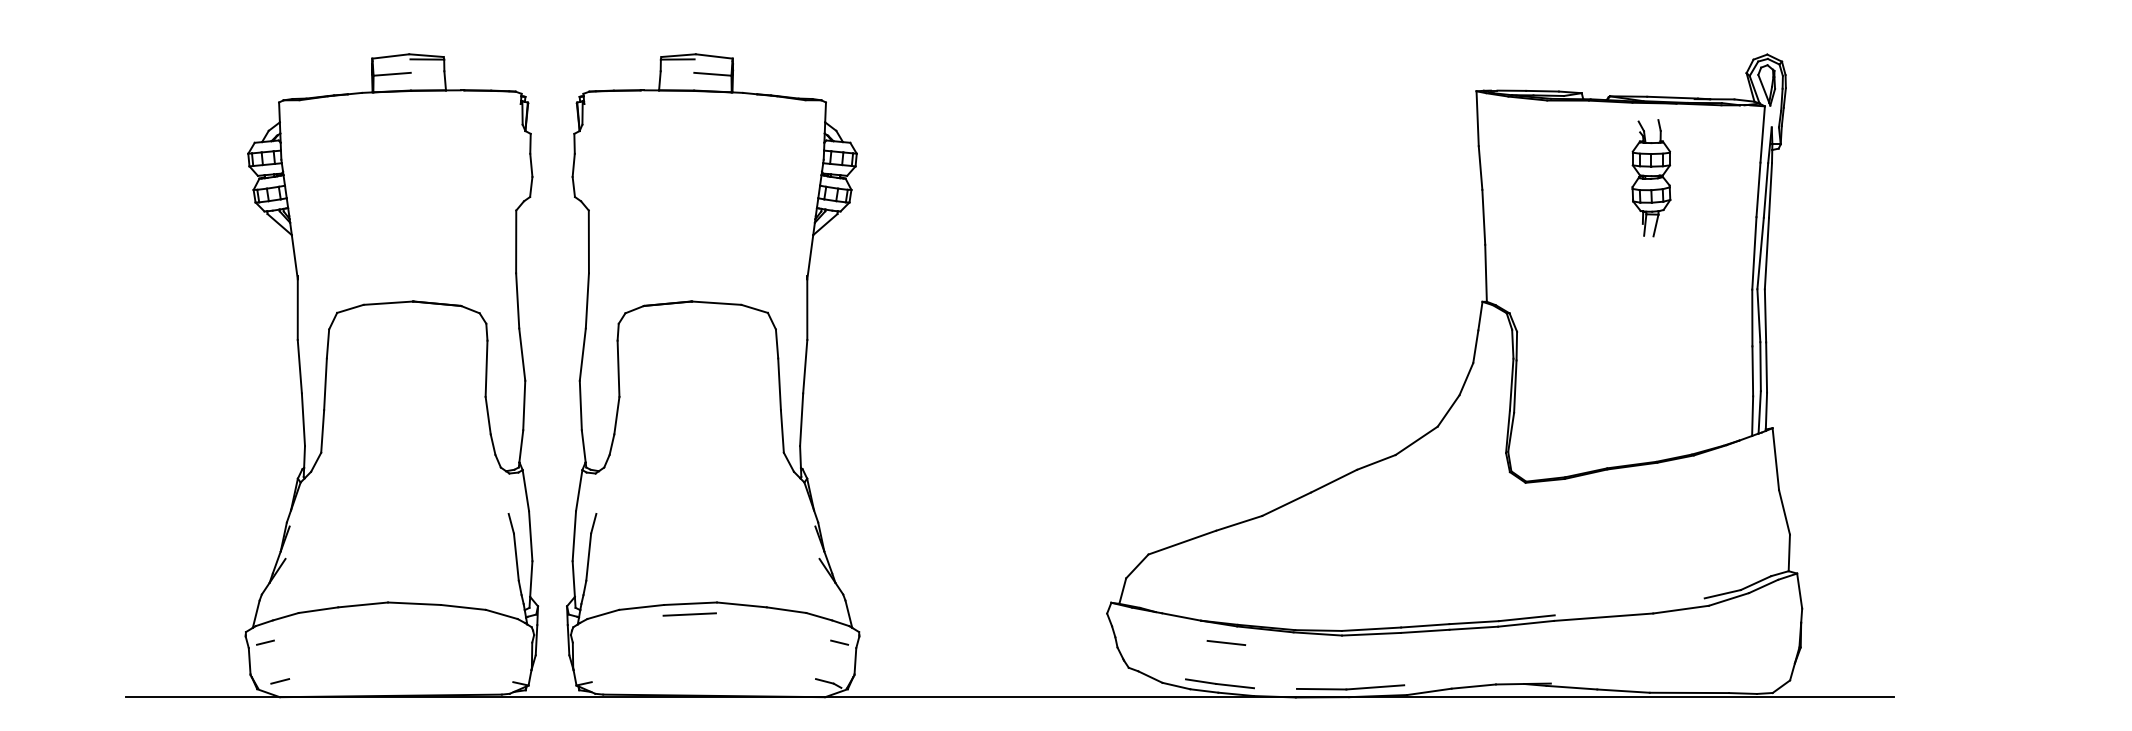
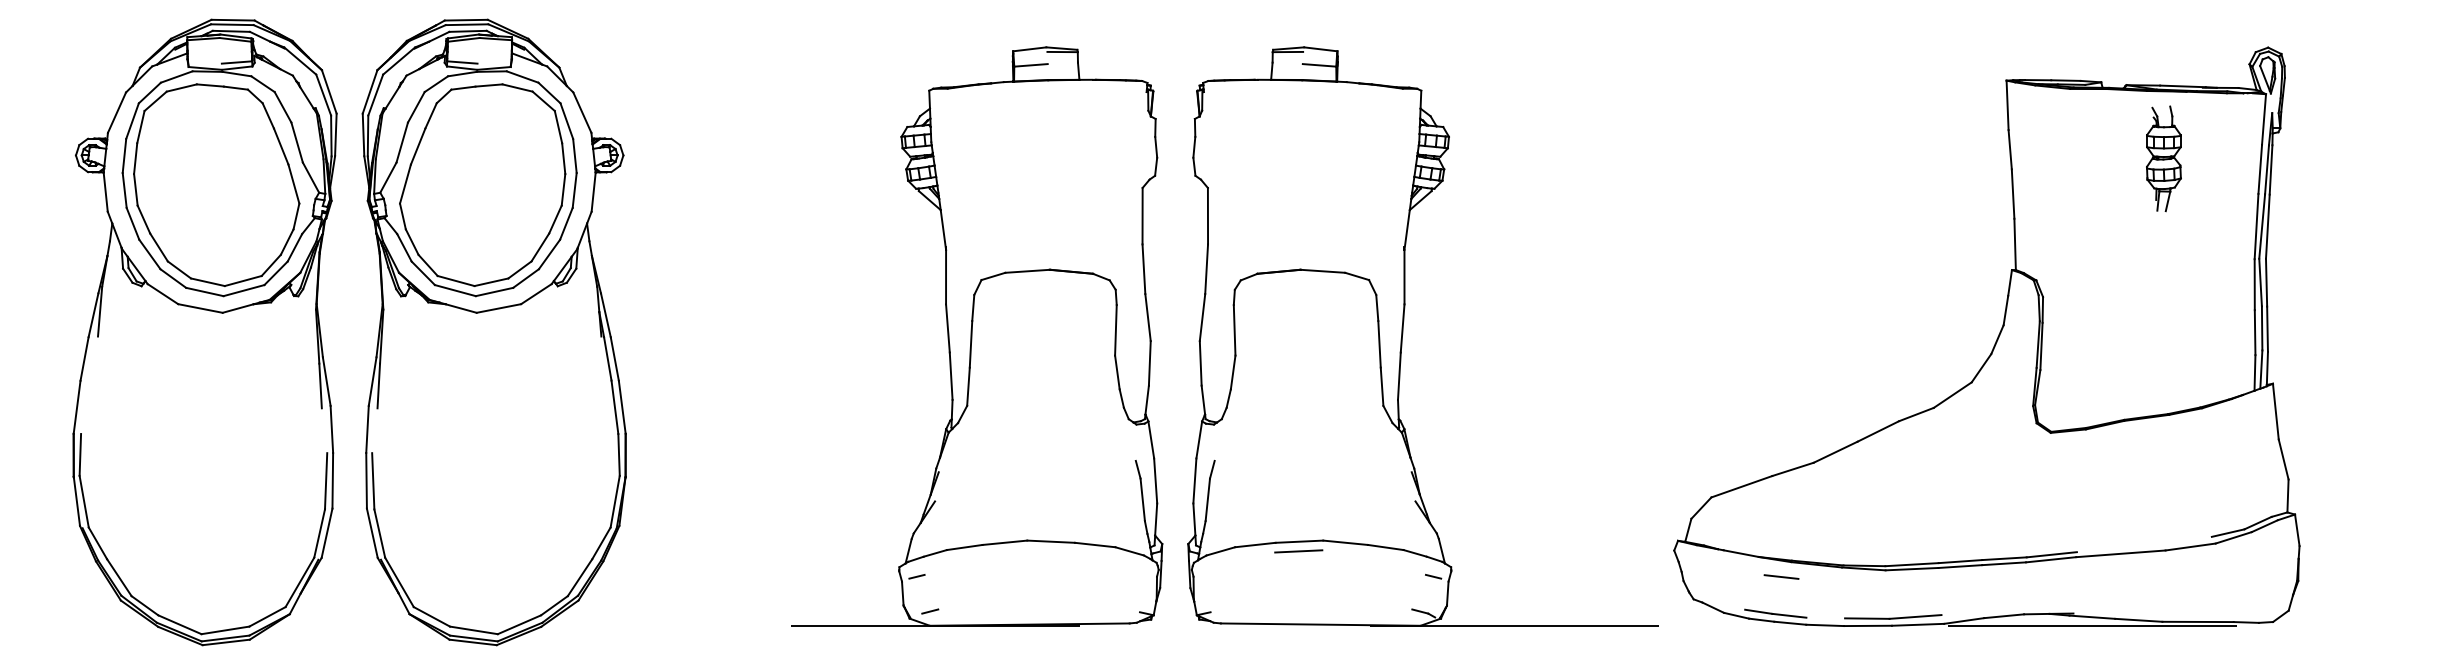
line: (1010, 696) -> (1587, 625), solid -> dashed

